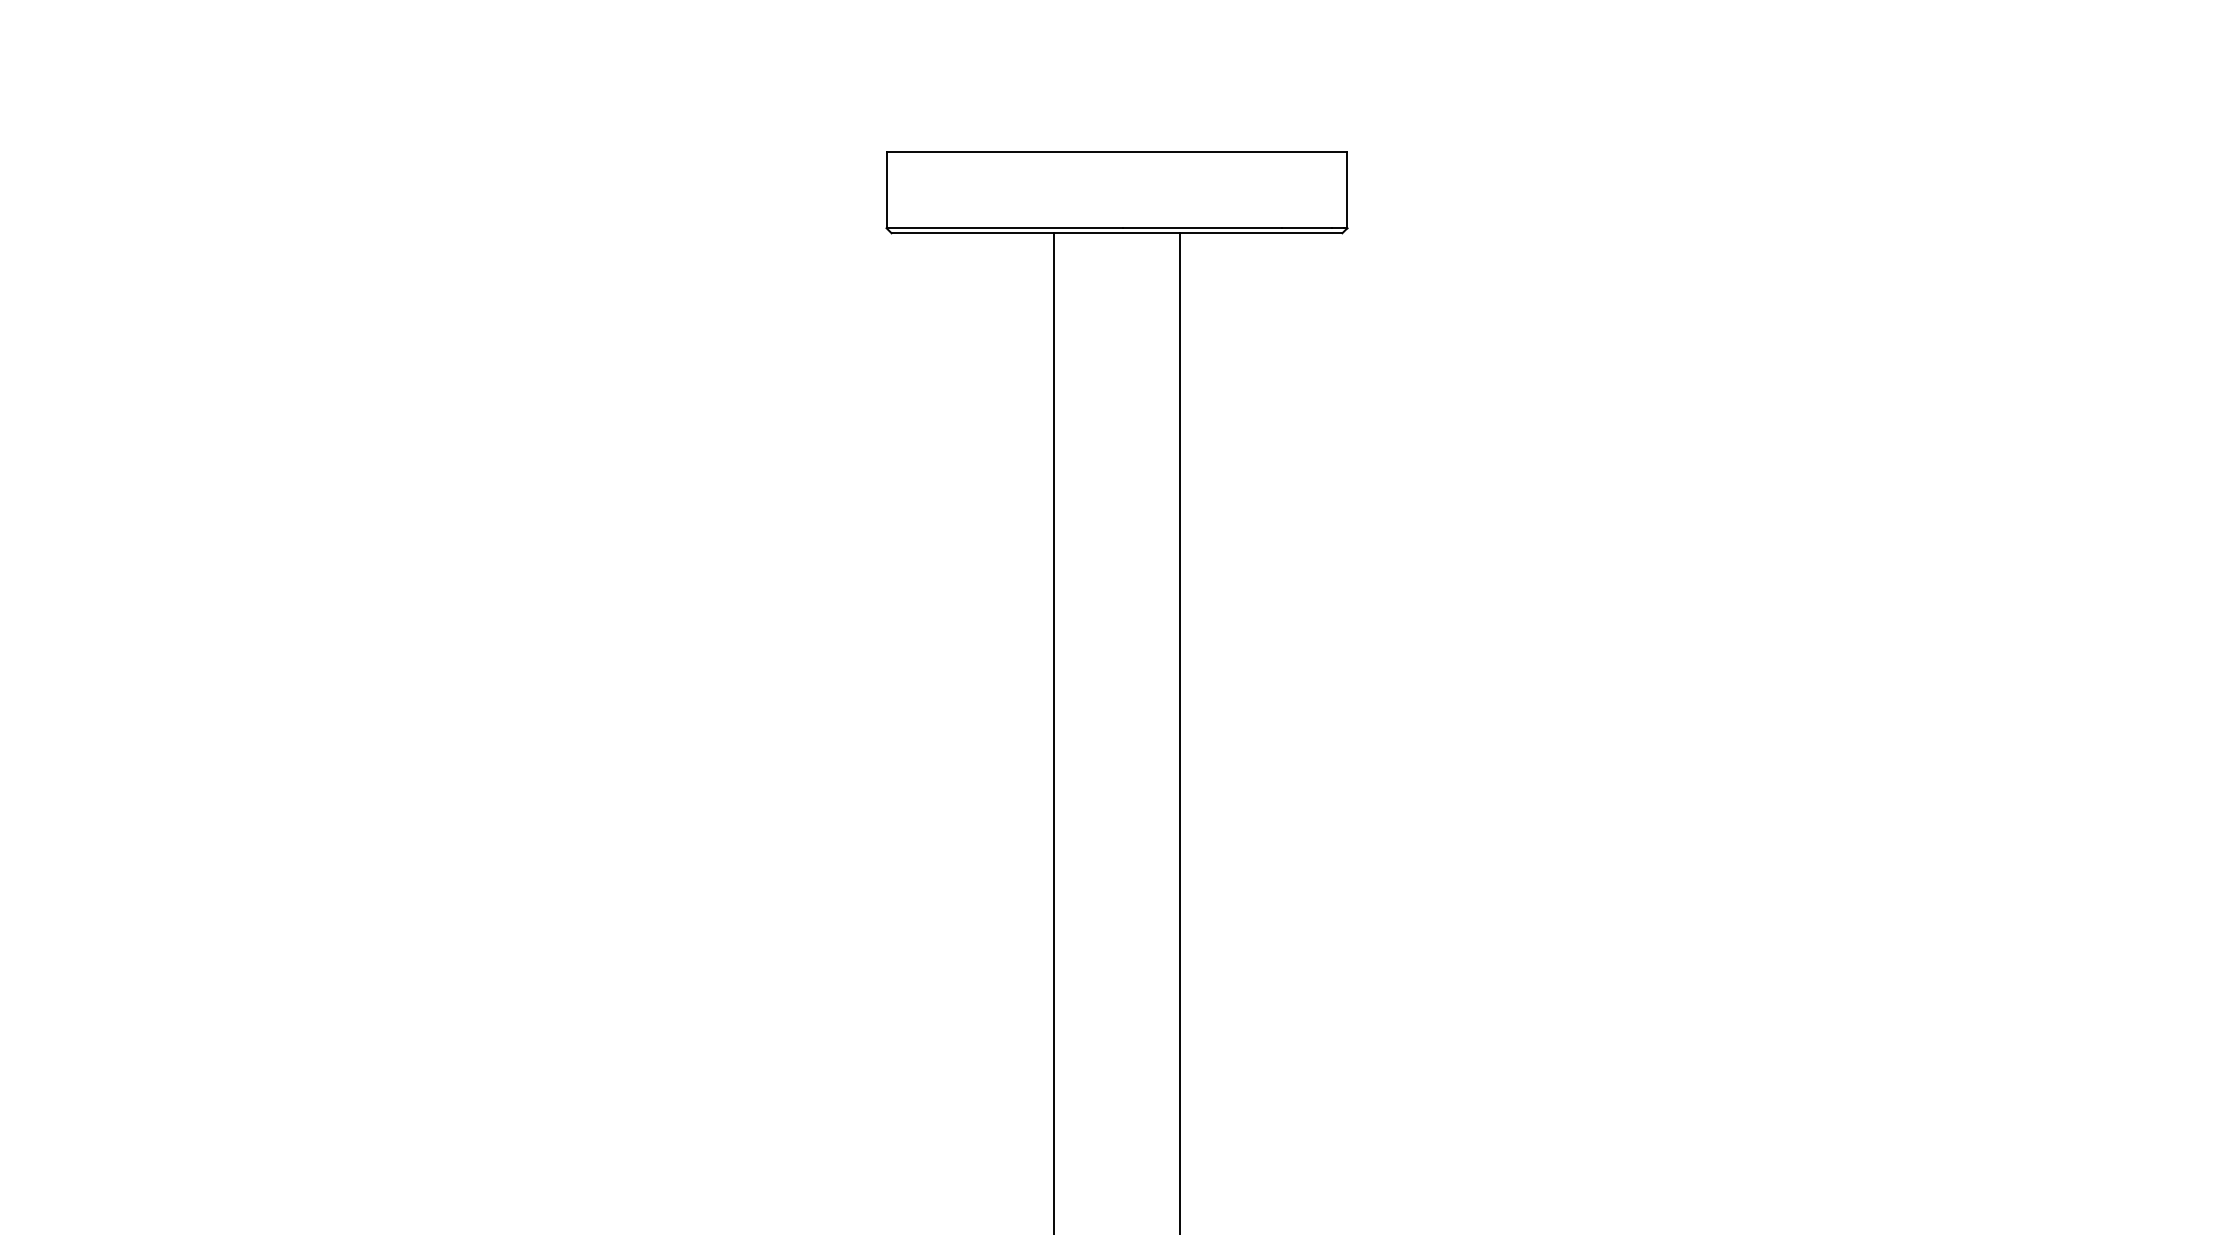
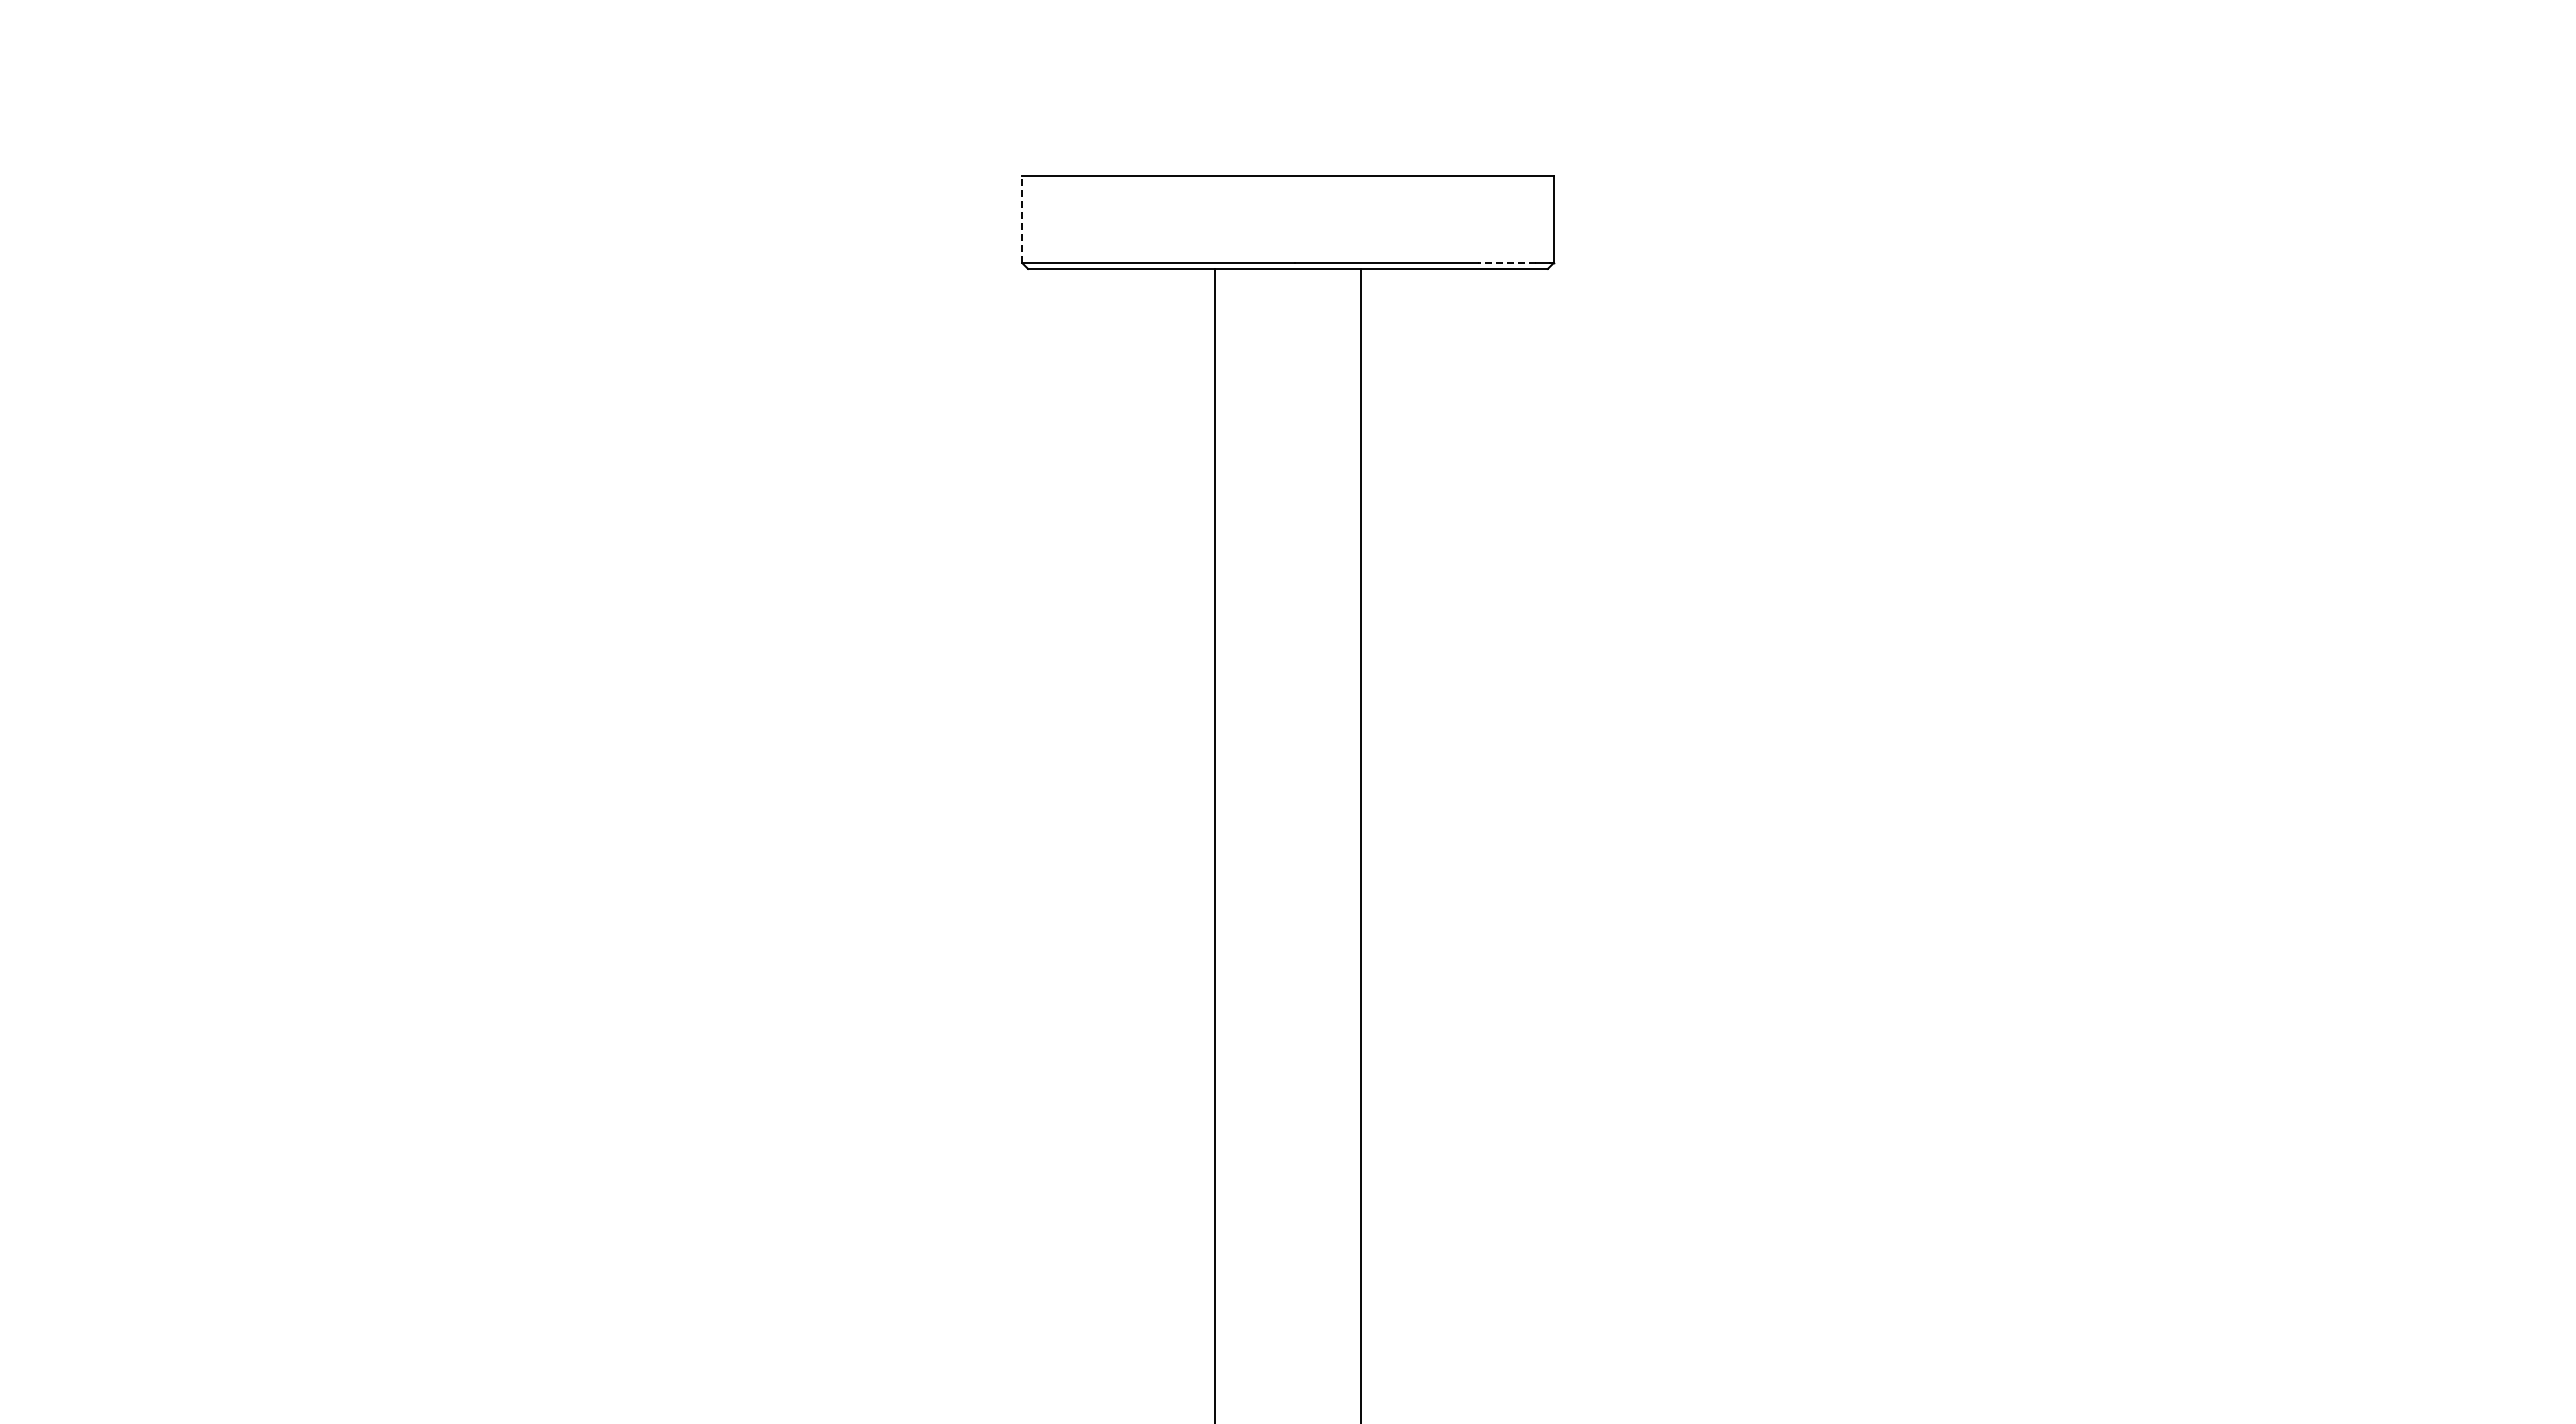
line: (886, 190) -> (1022, 219), solid -> dashed
line: (1306, 228) -> (1506, 263), solid -> dashed

